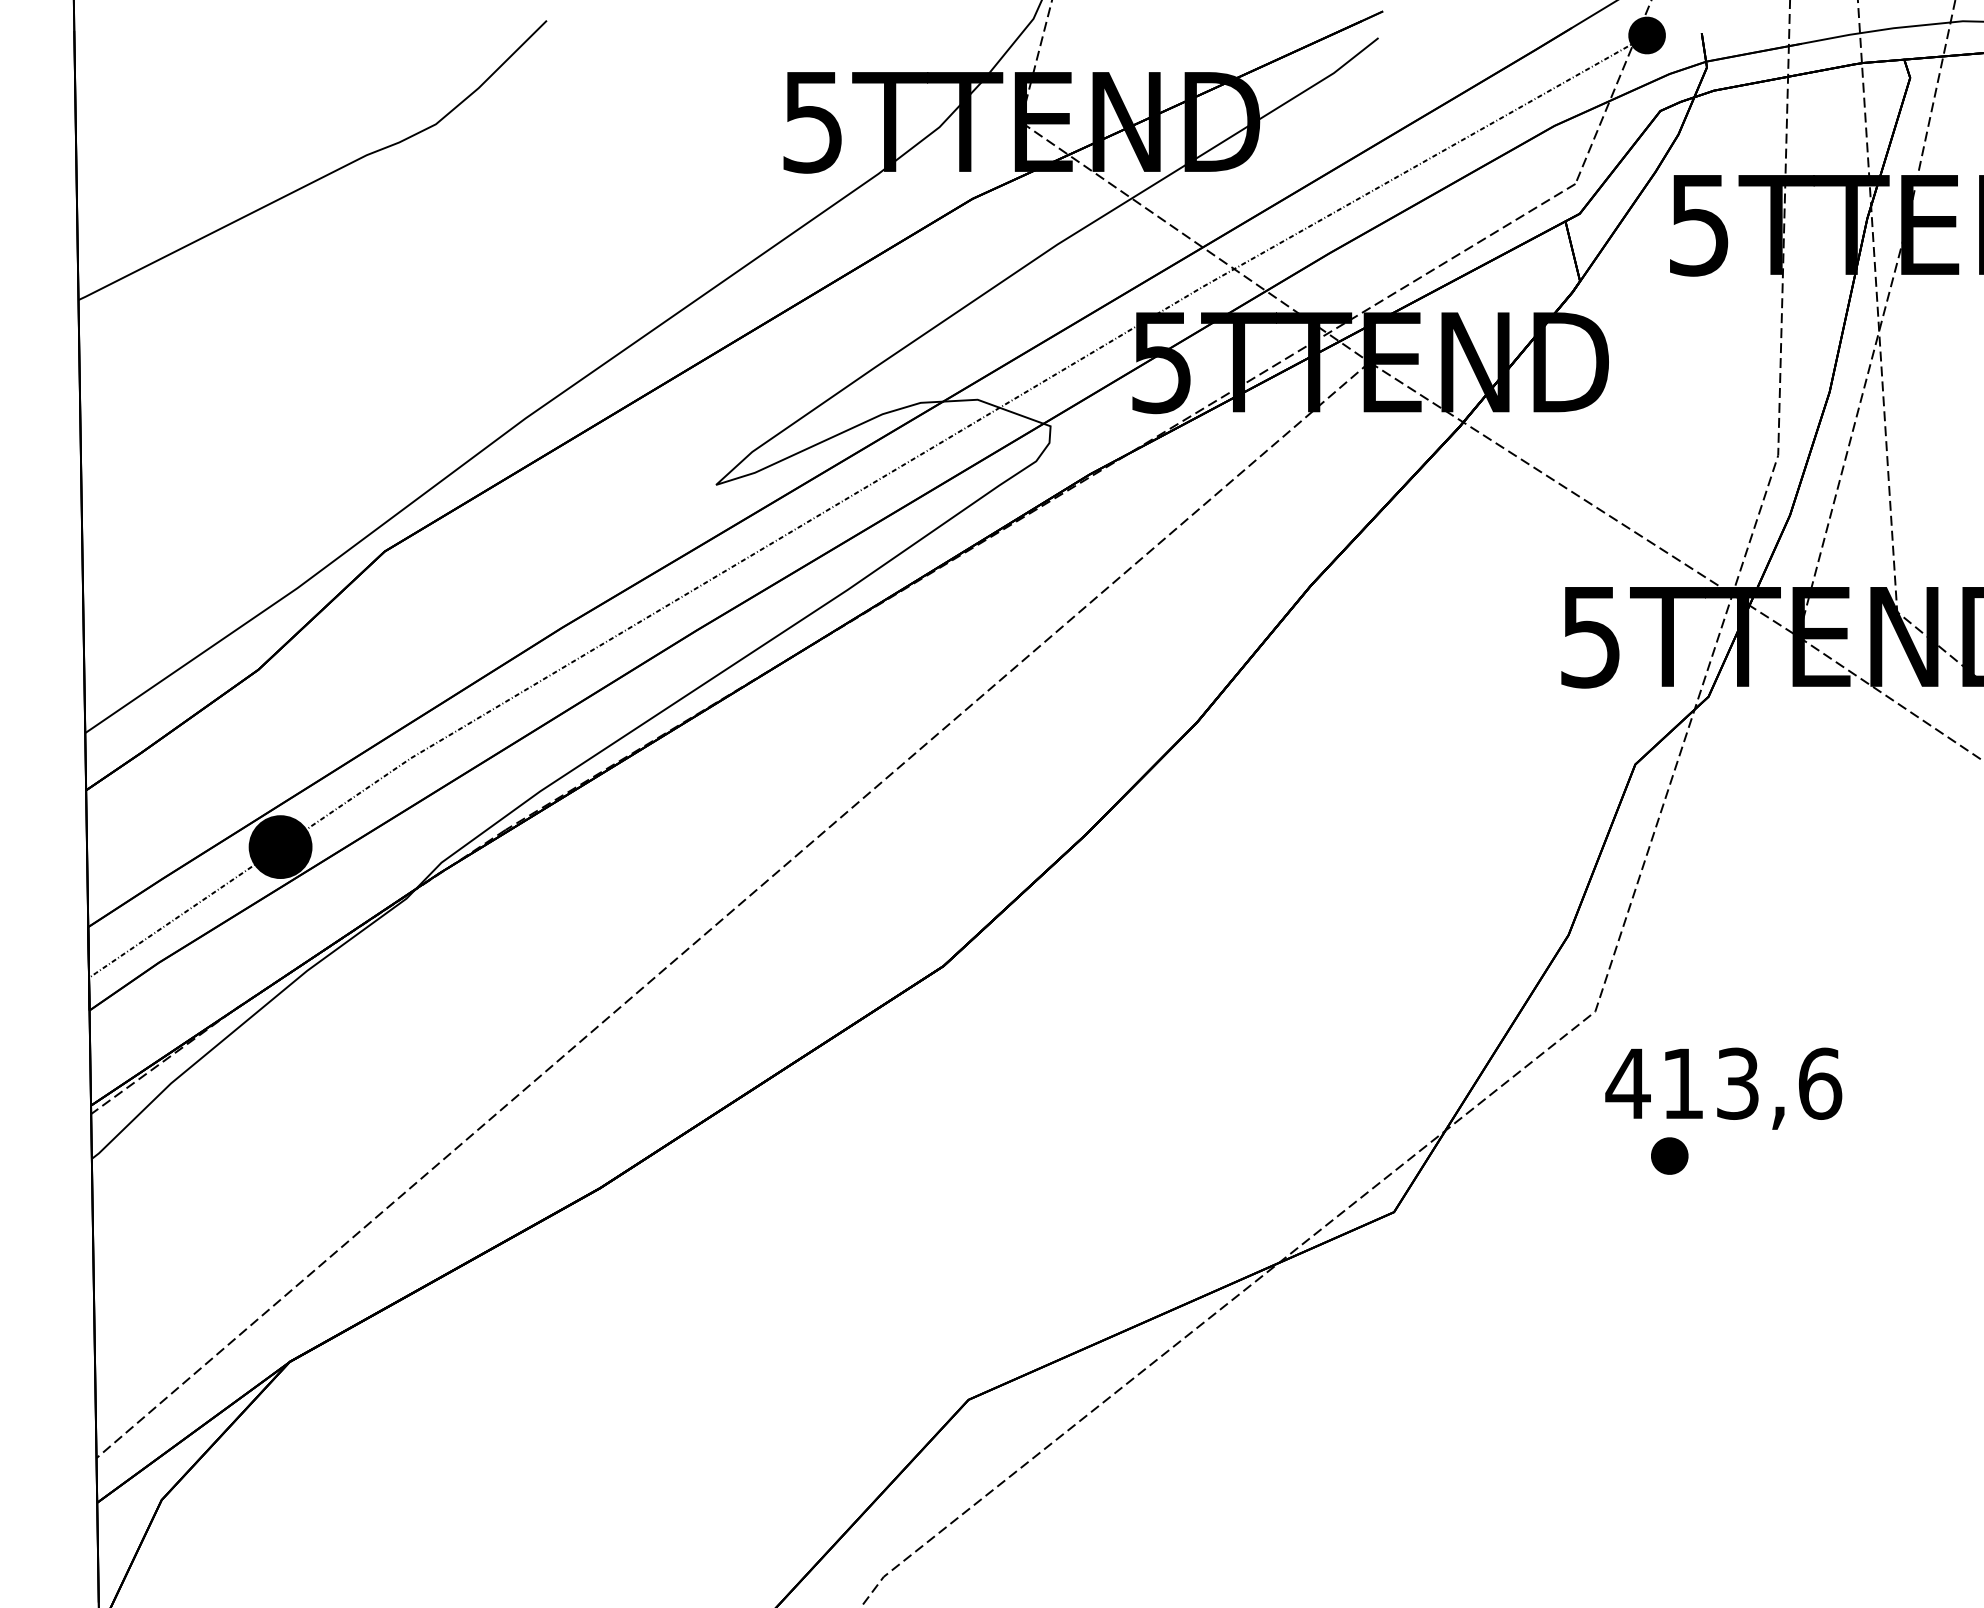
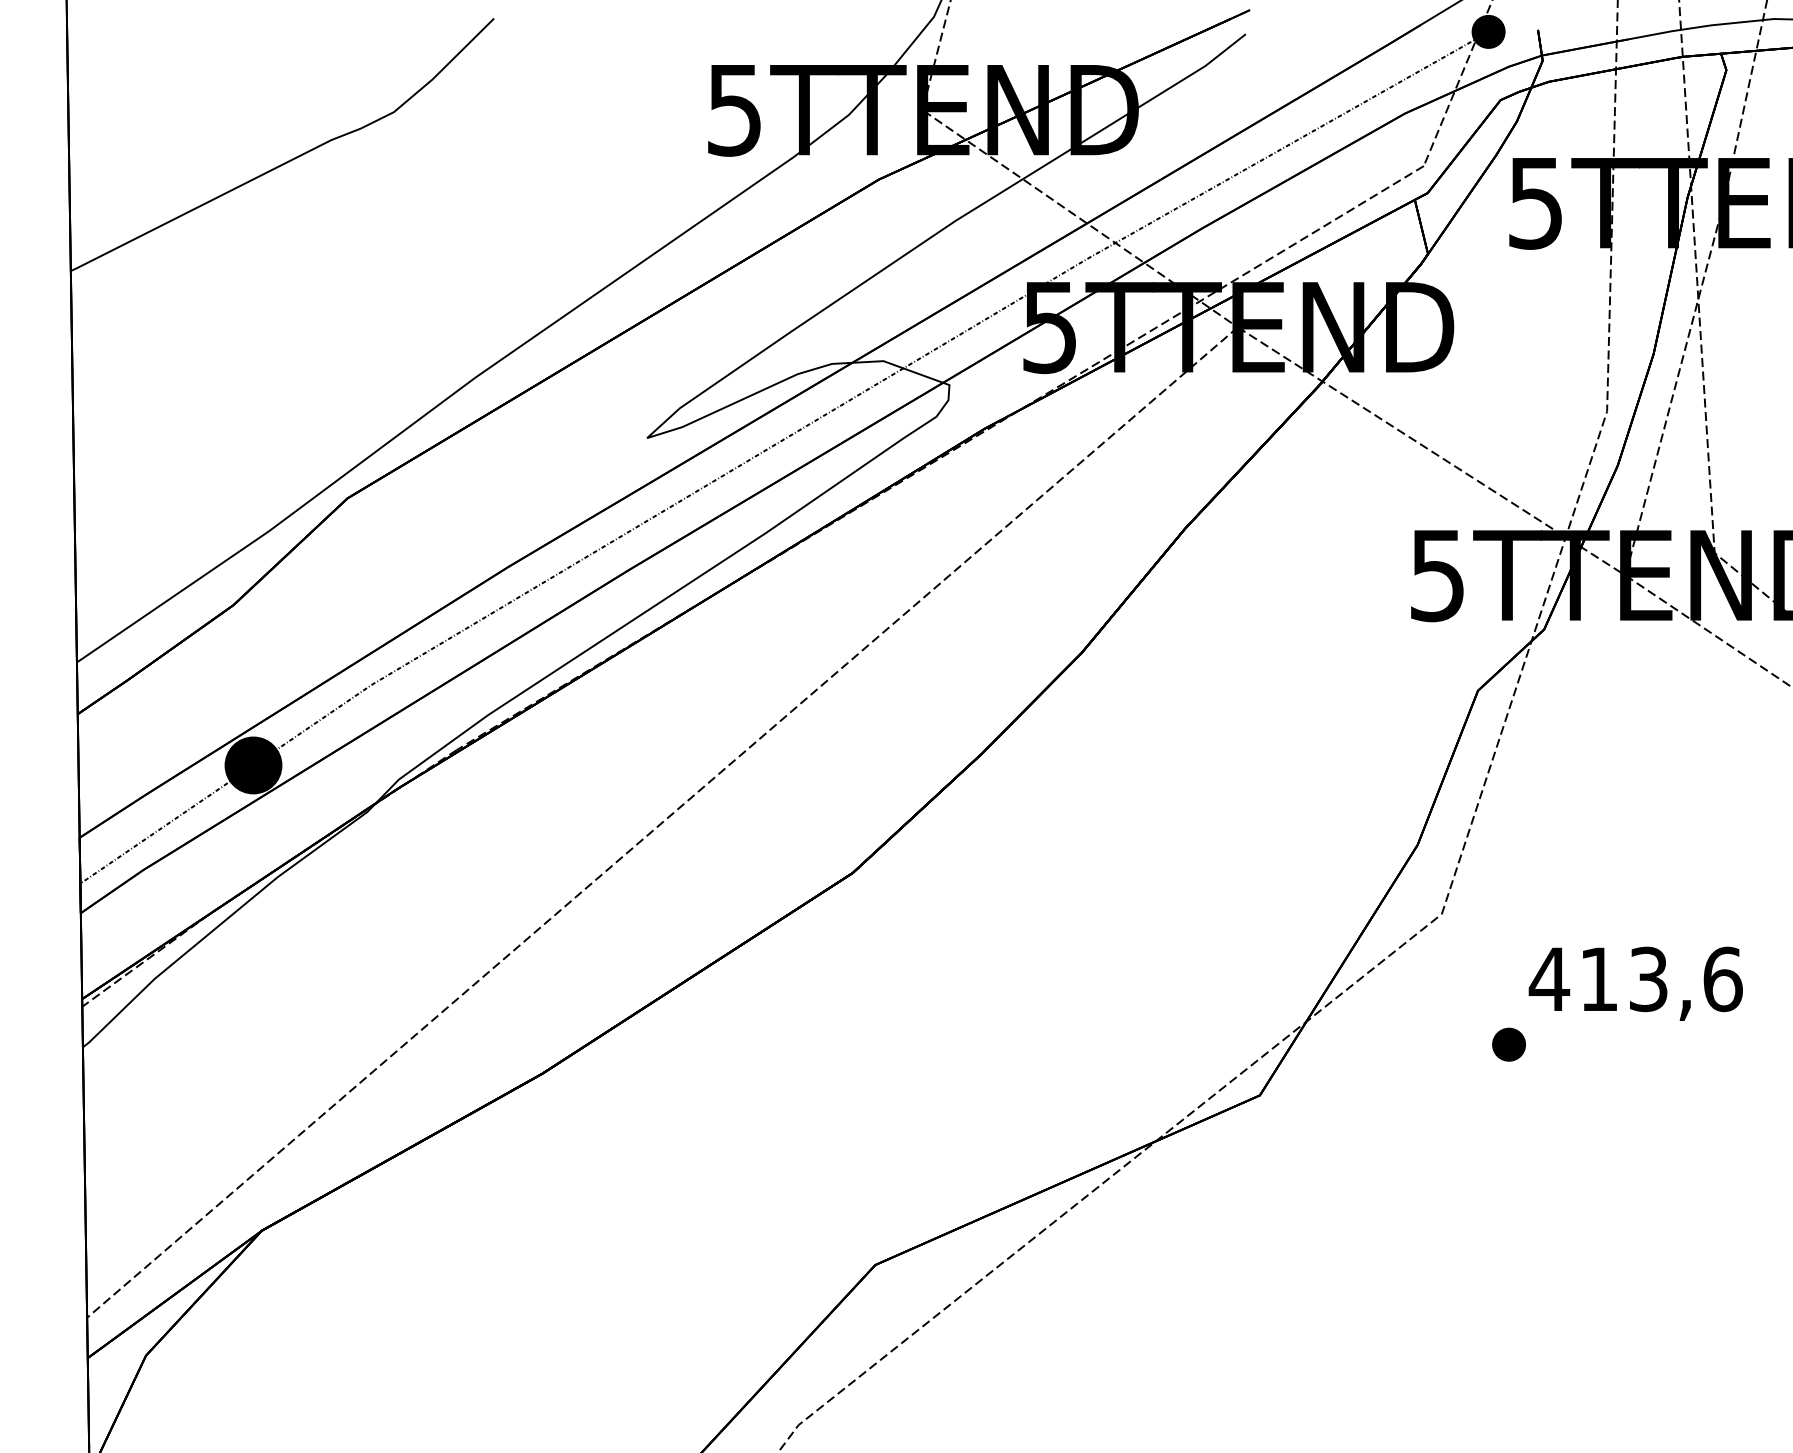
text: (1723, 1088) -> (1635, 983), moved

